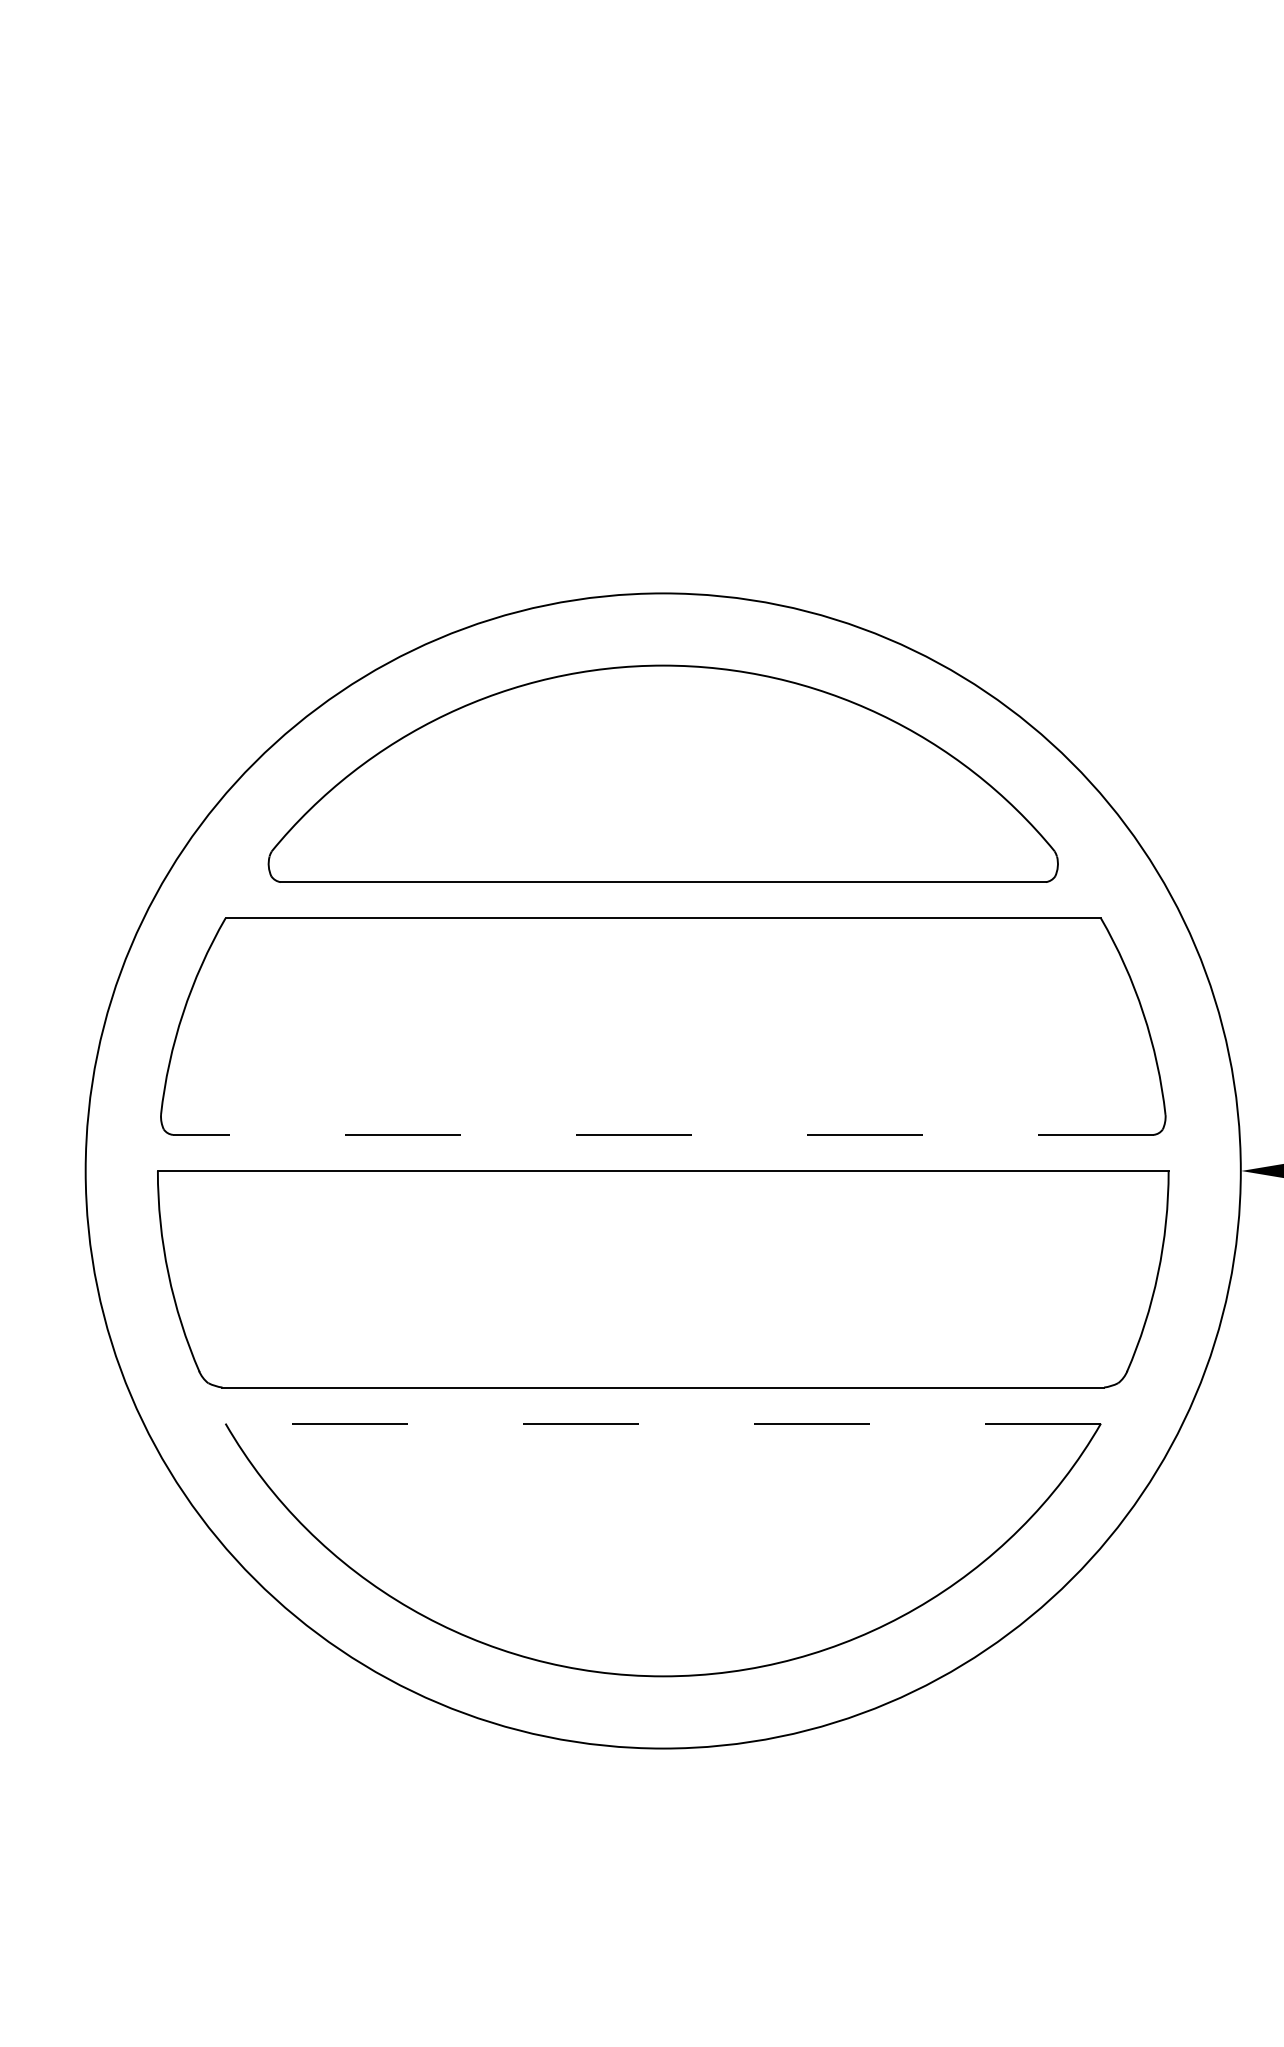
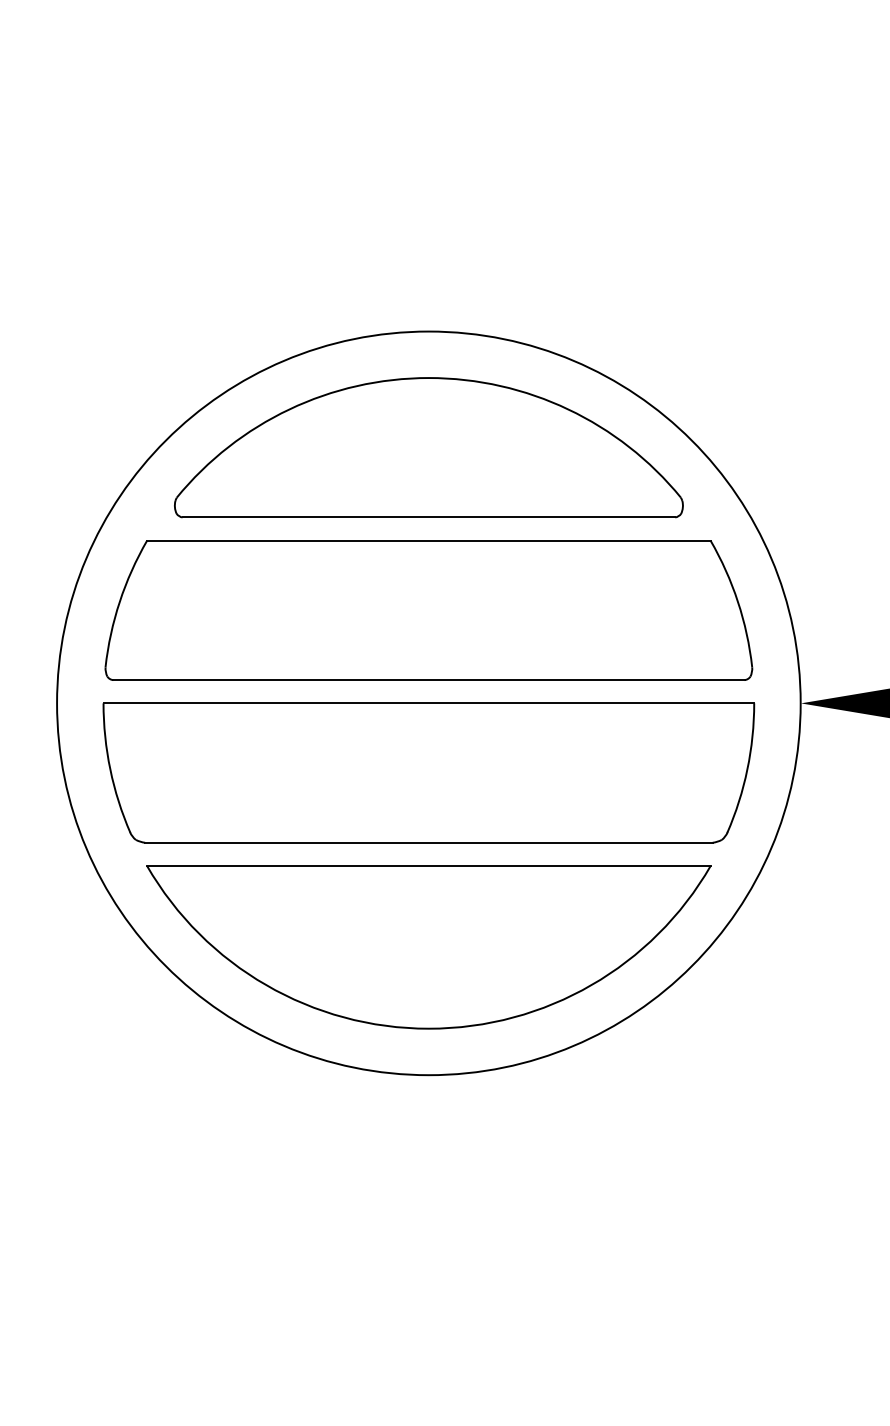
line: (662, 1135) -> (428, 680), dashed -> solid
line: (662, 1424) -> (428, 866), dashed -> solid

